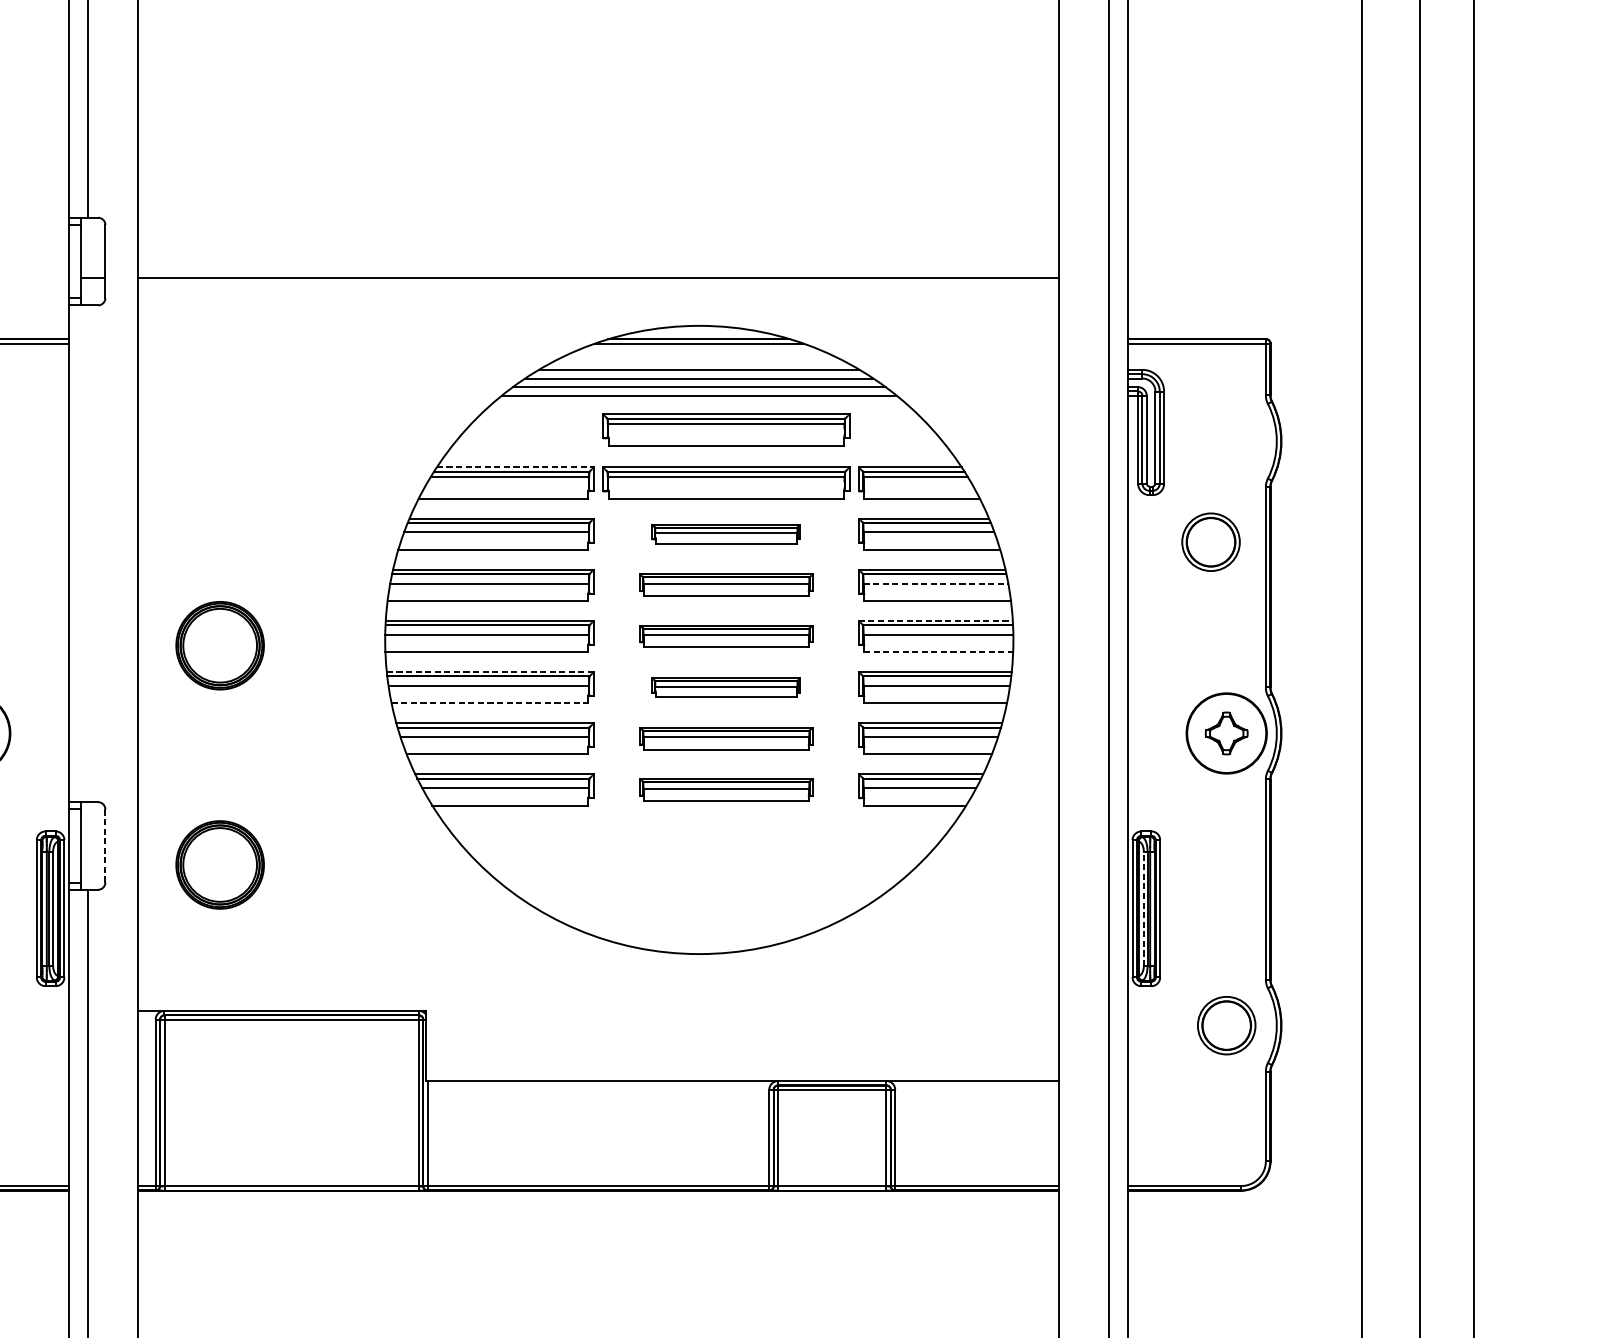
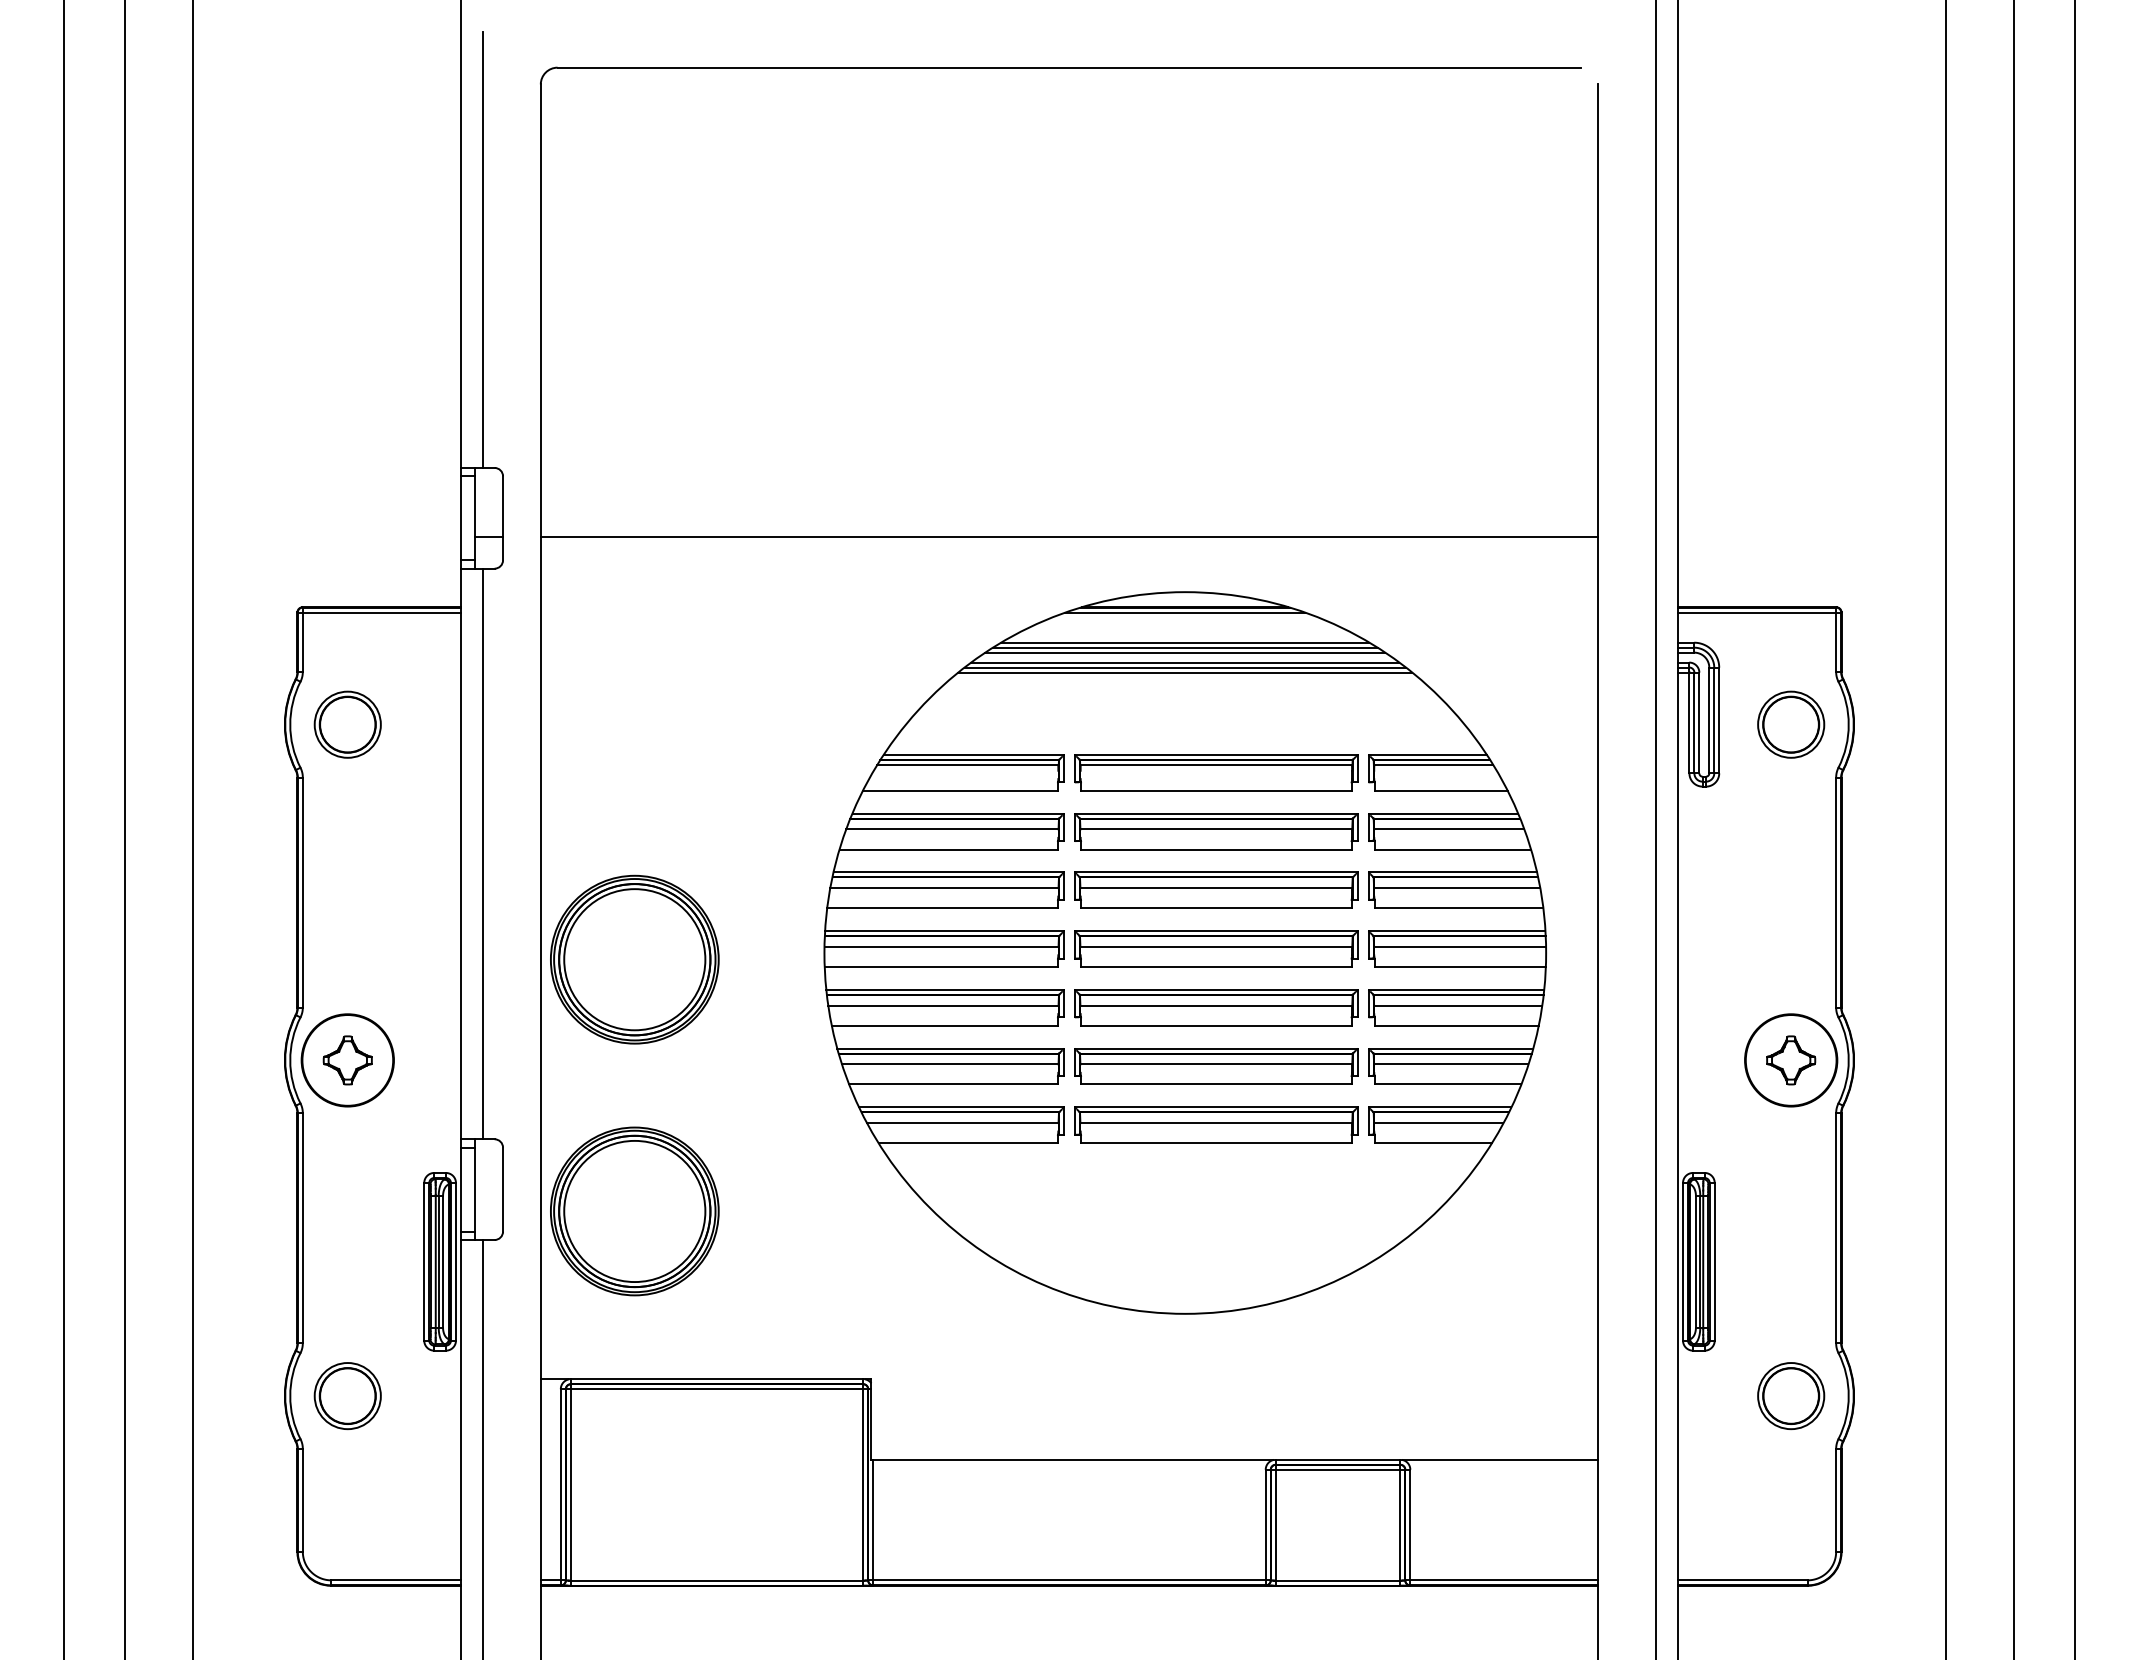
line: (699, 374) -> (1185, 647), added
line: (698, 391) -> (1184, 667), added
part: (726, 429) -> (1216, 711), removed
line: (515, 467) -> (974, 754), dashed -> solid
part: (726, 534) -> (1216, 831), size x1.67
part: (1211, 542) -> (1791, 724), moved
line: (87, 553) -> (482, 853), added
line: (936, 583) -> (1457, 888), dashed -> solid
part: (726, 584) -> (1216, 889), size x1.43
line: (936, 621) -> (1457, 931), dashed -> solid
part: (726, 636) -> (1216, 948), size x1.43
part: (219, 645) -> (634, 959), size x1.67
line: (938, 651) -> (1460, 966), dashed -> solid
line: (490, 671) -> (945, 989), dashed -> solid
part: (726, 687) -> (1216, 1007), size x1.67
line: (490, 703) -> (945, 1025), dashed -> solid
part: (726, 738) -> (1216, 1066), size x1.43
part: (726, 789) -> (1216, 1124), size x1.43
line: (105, 845) -> (503, 1189), dashed -> solid
part: (219, 864) -> (634, 1211), size x1.67
line: (1143, 908) -> (1695, 1261), dashed -> solid

